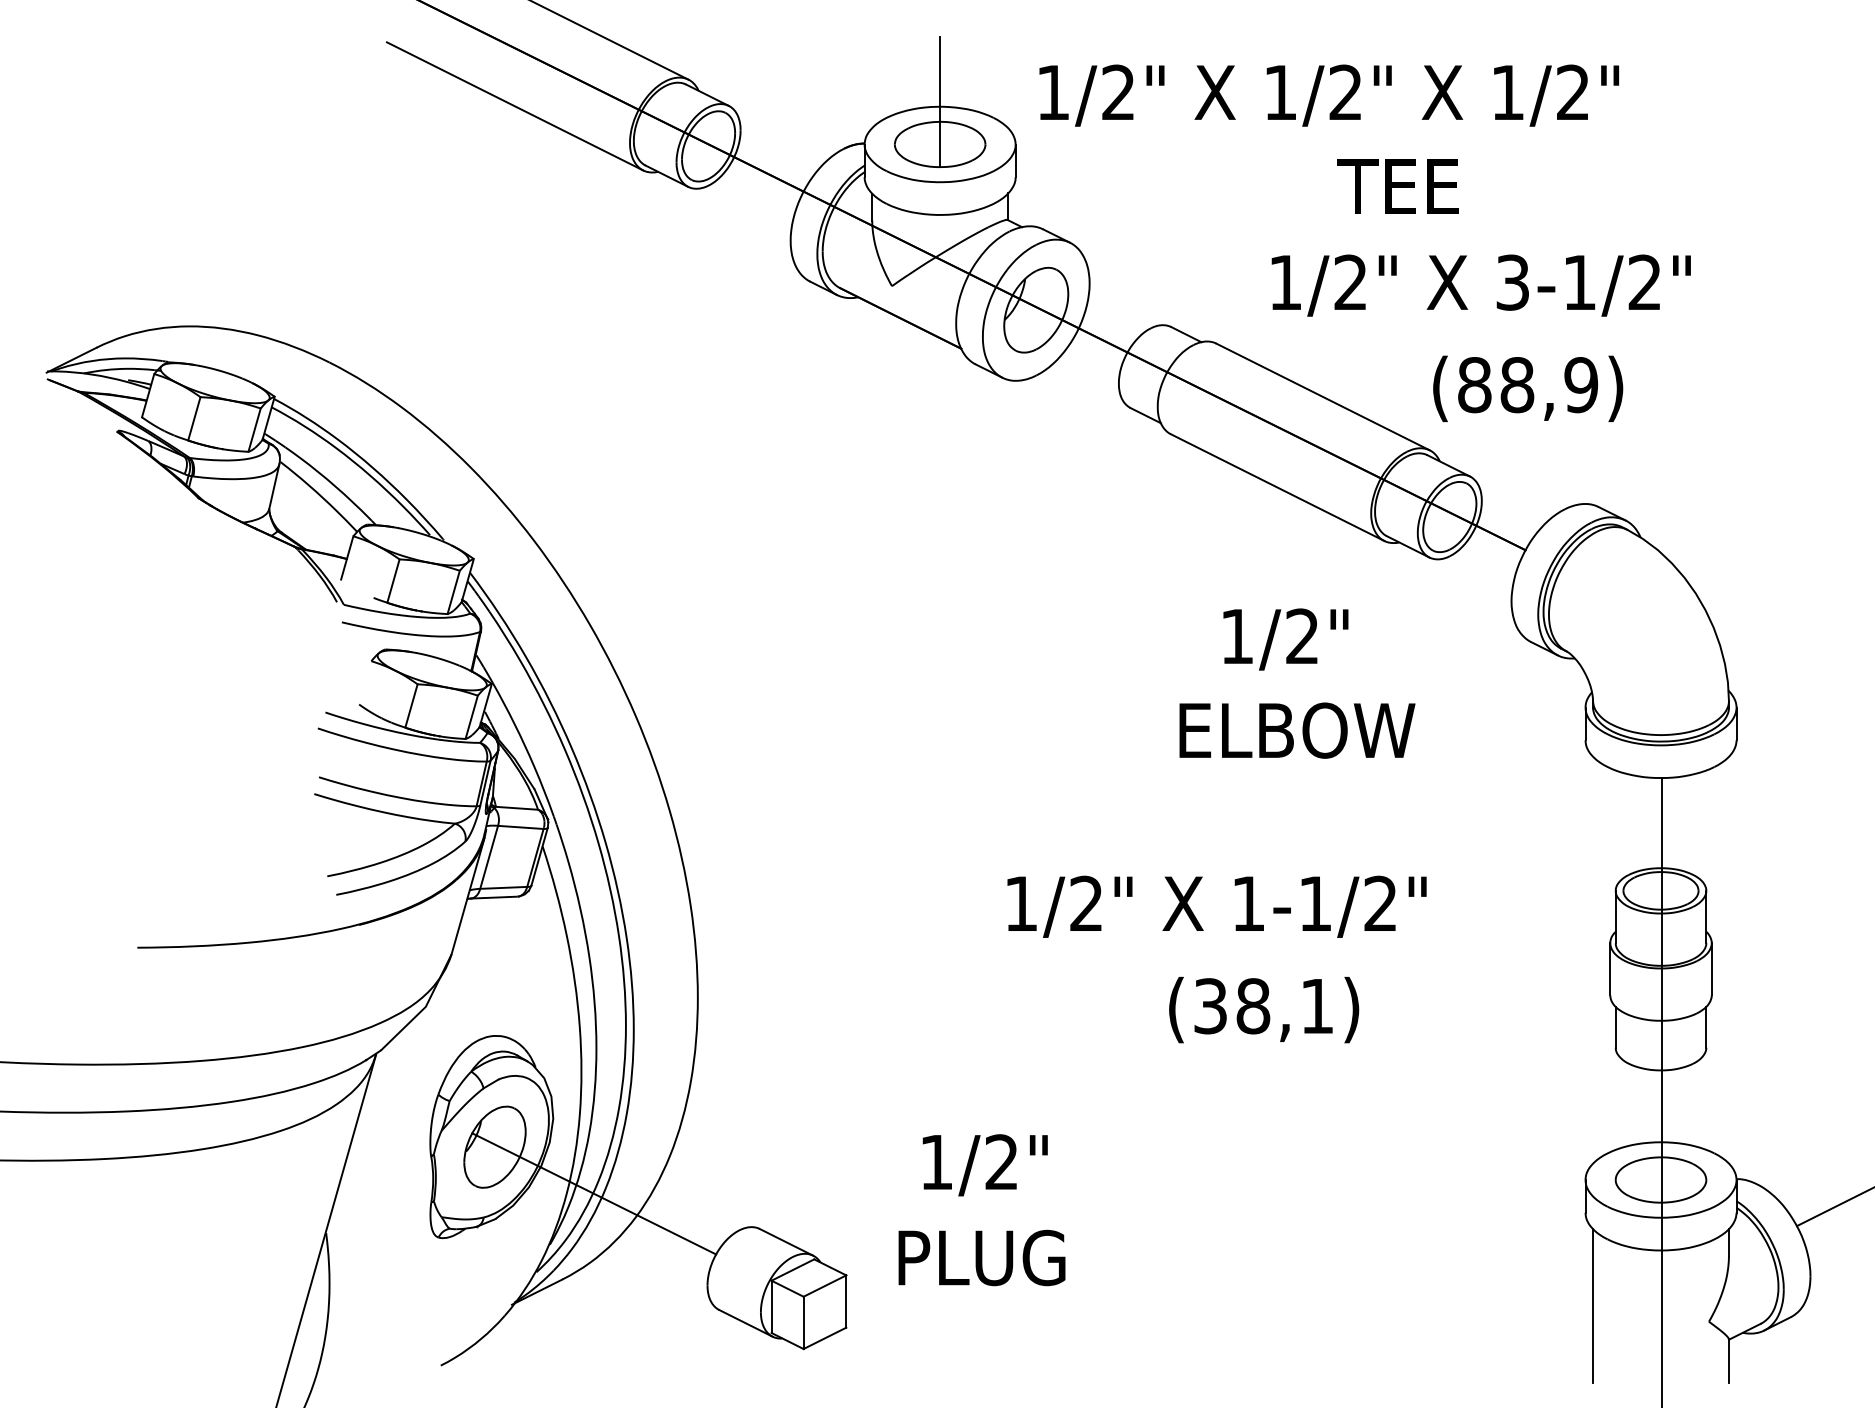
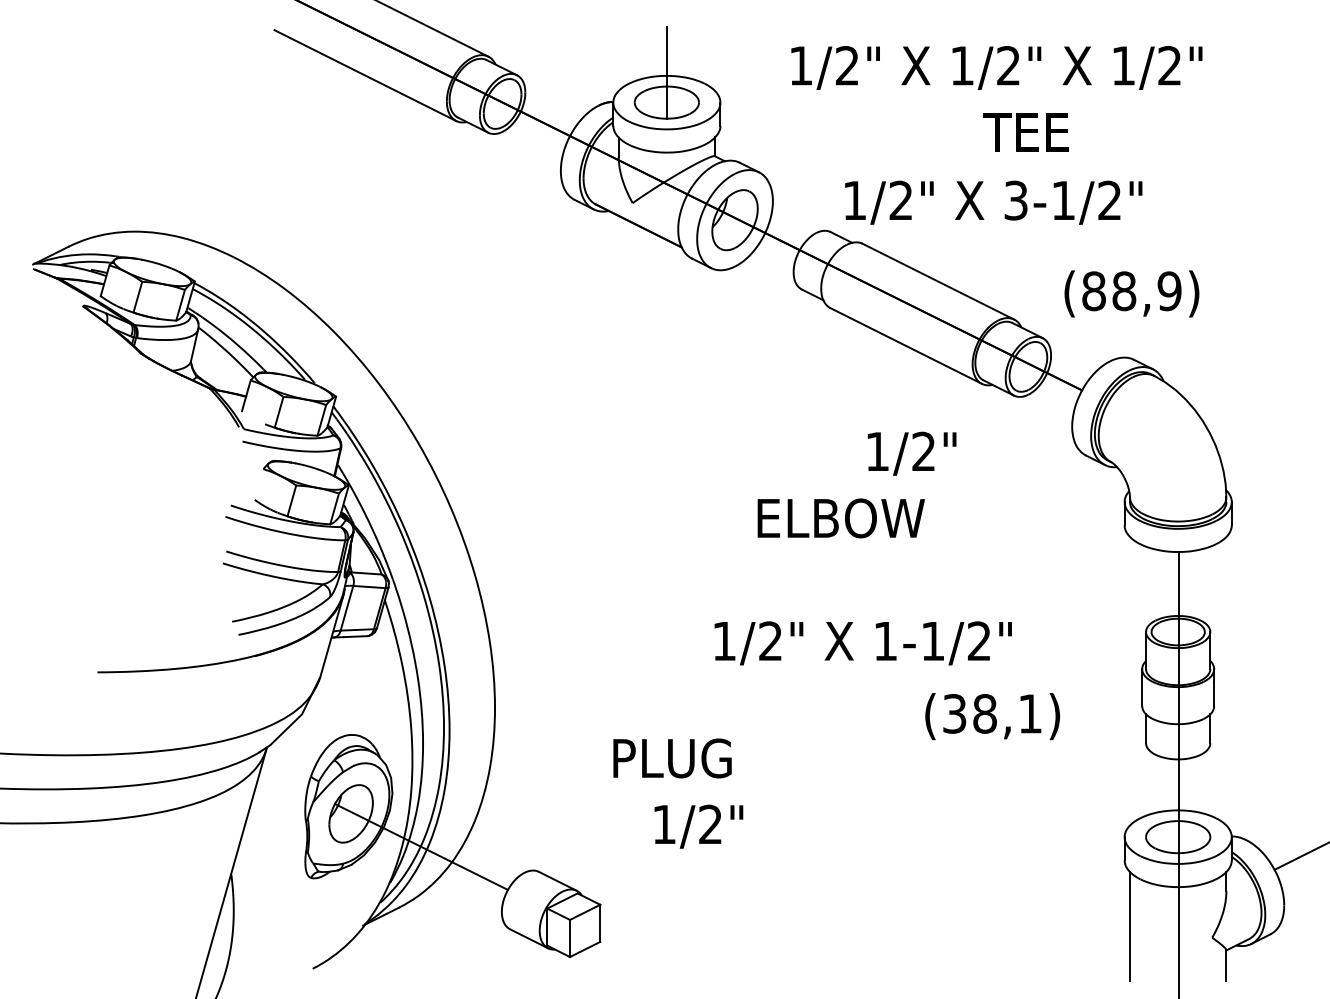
text: (1328, 94) -> (996, 67), moved
text: (1397, 186) -> (1025, 132), moved
text: (1480, 285) -> (993, 202), moved
text: (1527, 388) -> (1131, 293), moved
text: (1296, 730) -> (840, 518), moved
text: (1263, 1009) -> (992, 716), moved
text: (981, 1258) -> (672, 758), moved

